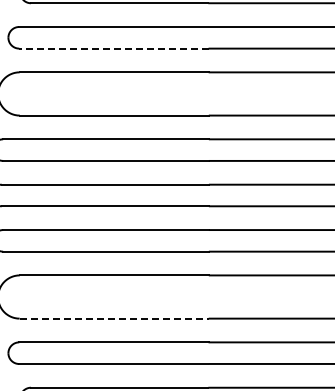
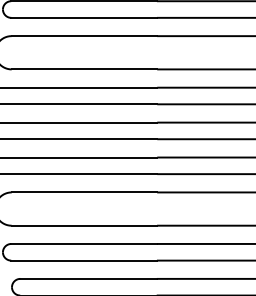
line: (113, 48) -> (83, 17), dashed -> solid
line: (114, 318) -> (84, 225), dashed -> solid

